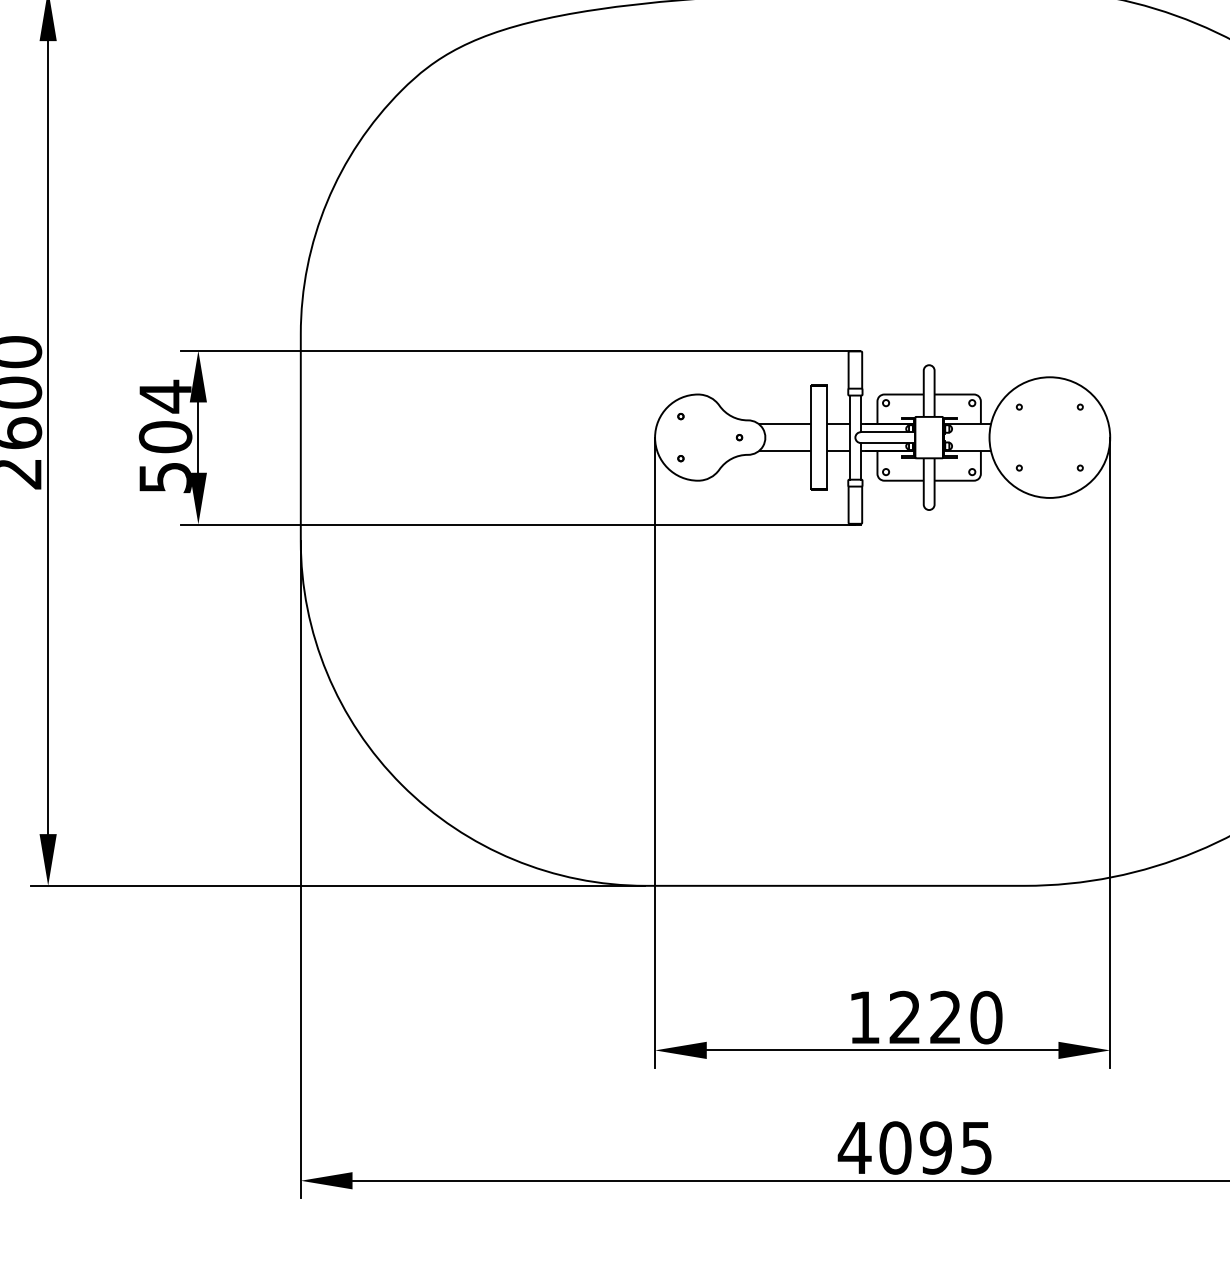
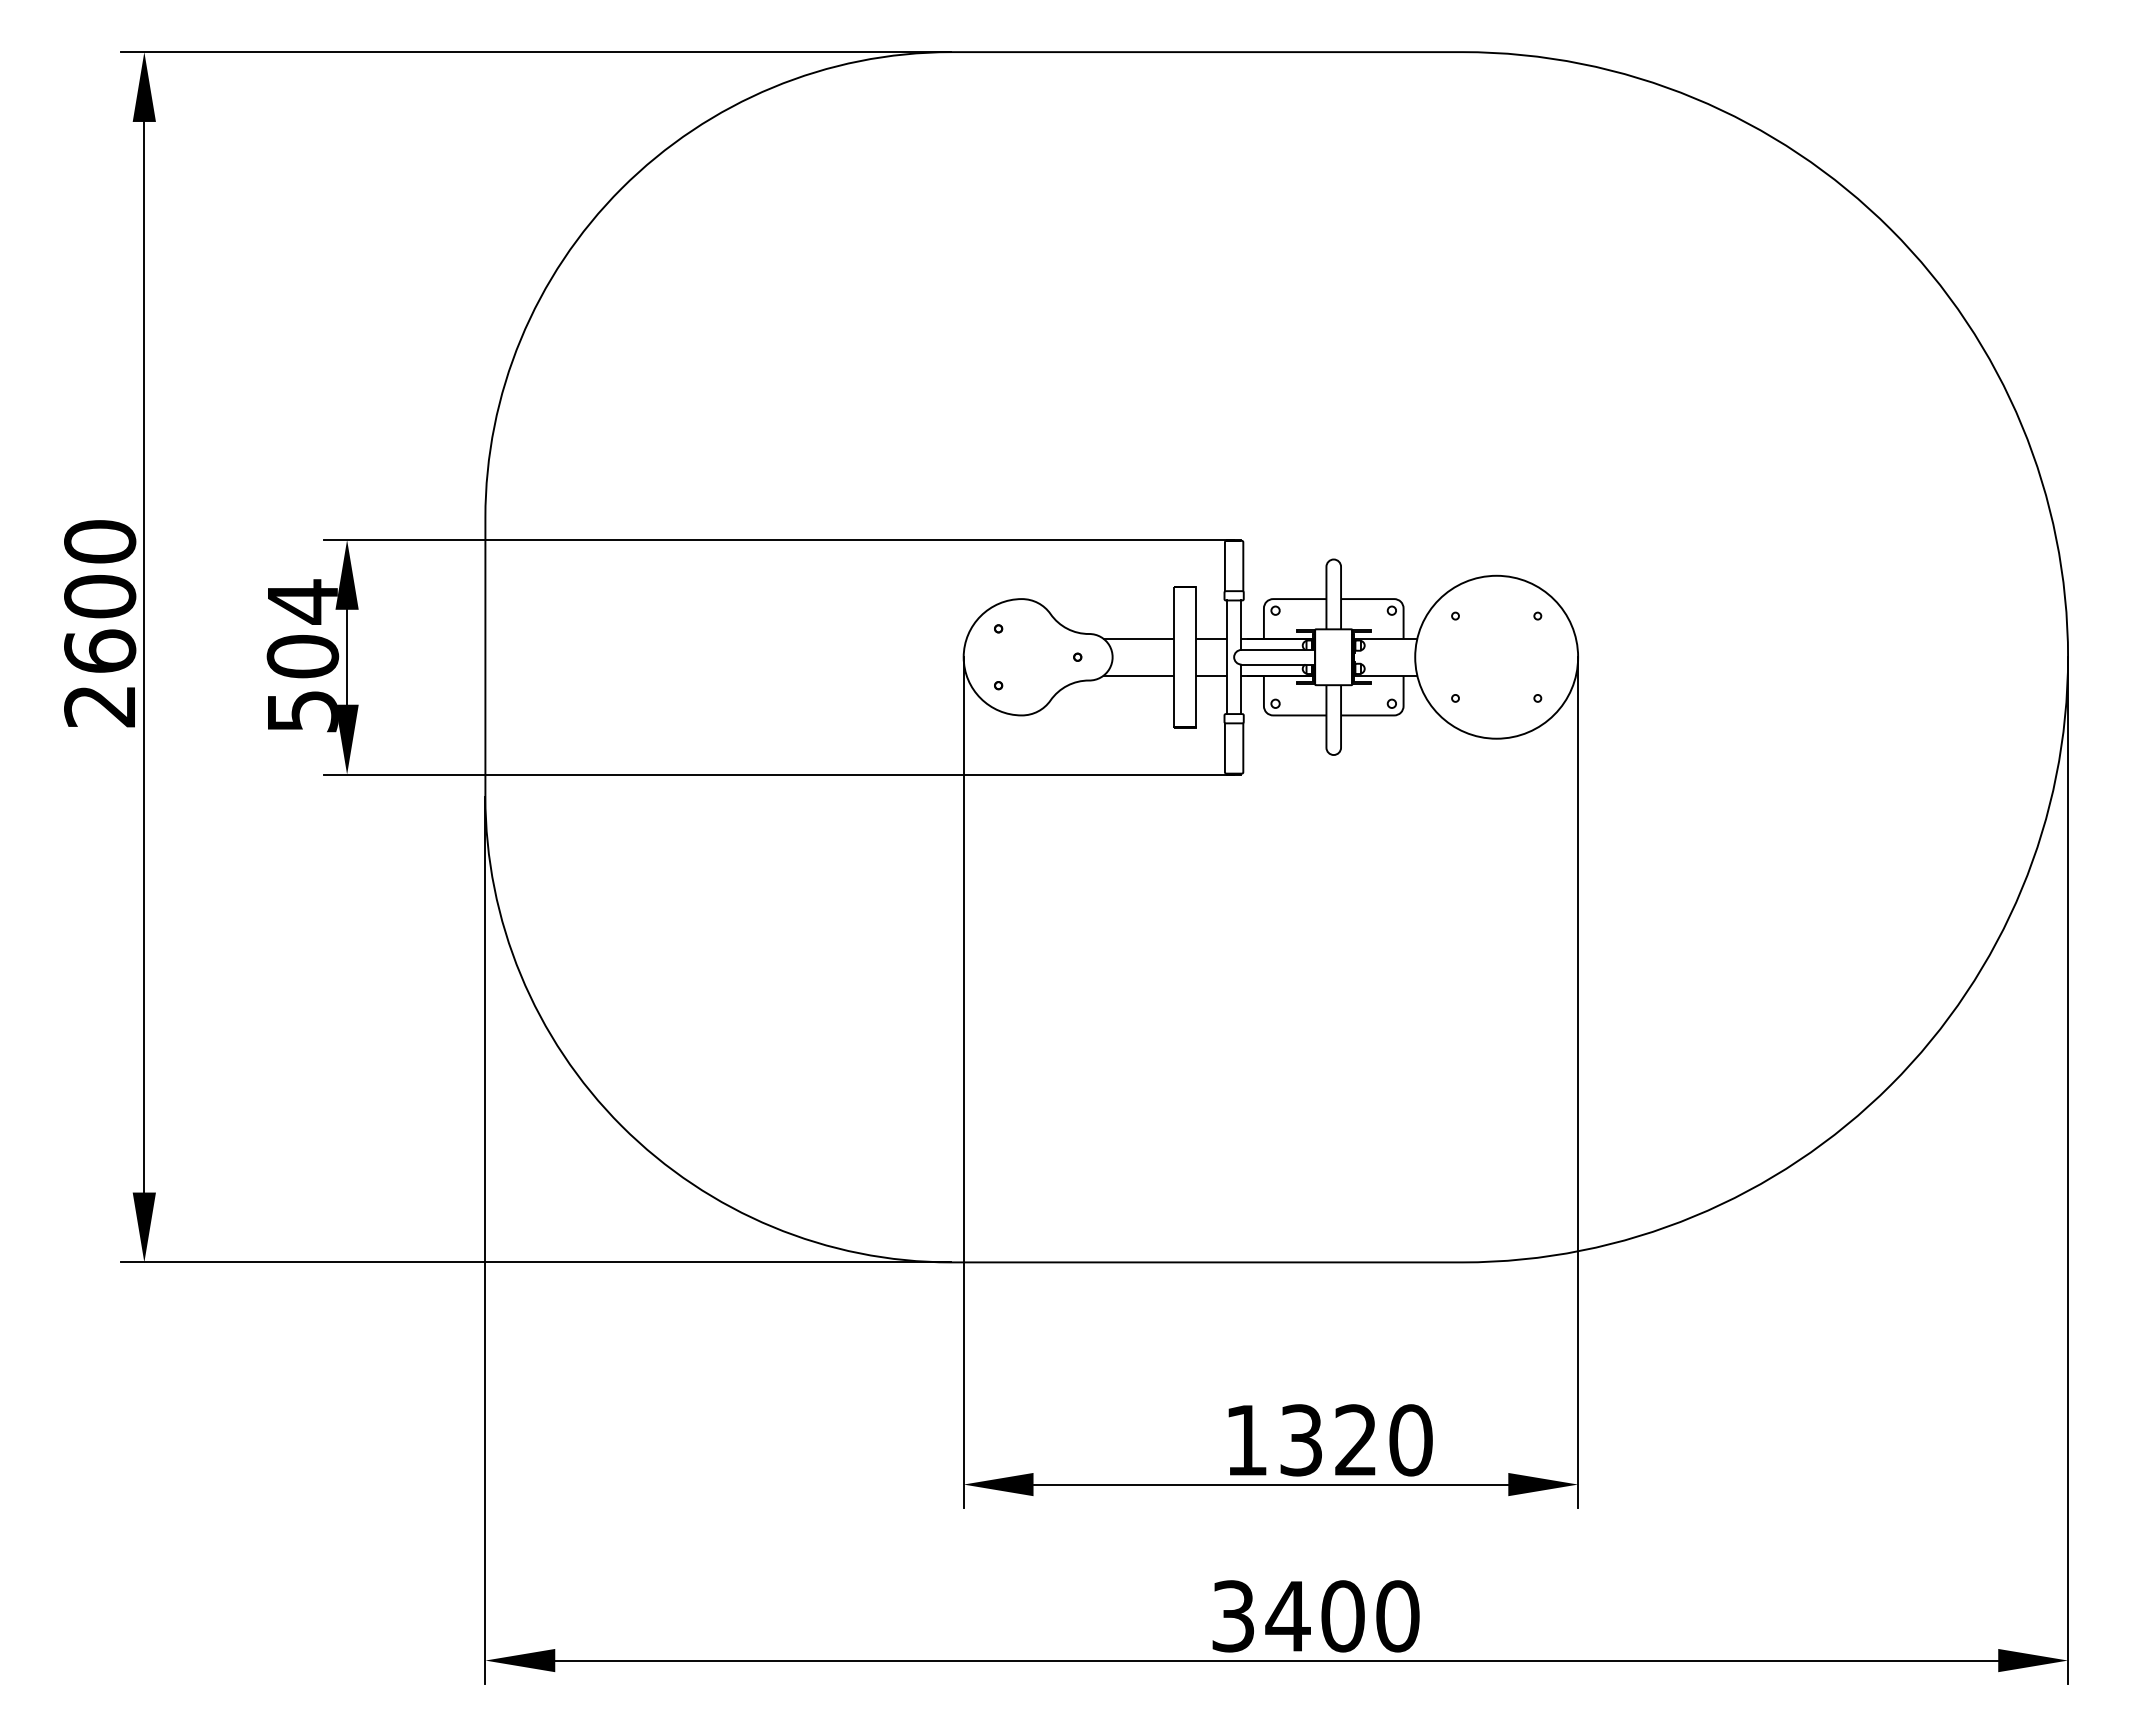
text: (904, 1017) -> (1300, 1440), 1220 -> 1320
text: (914, 1148) -> (1314, 1616), 4095 -> 3400

